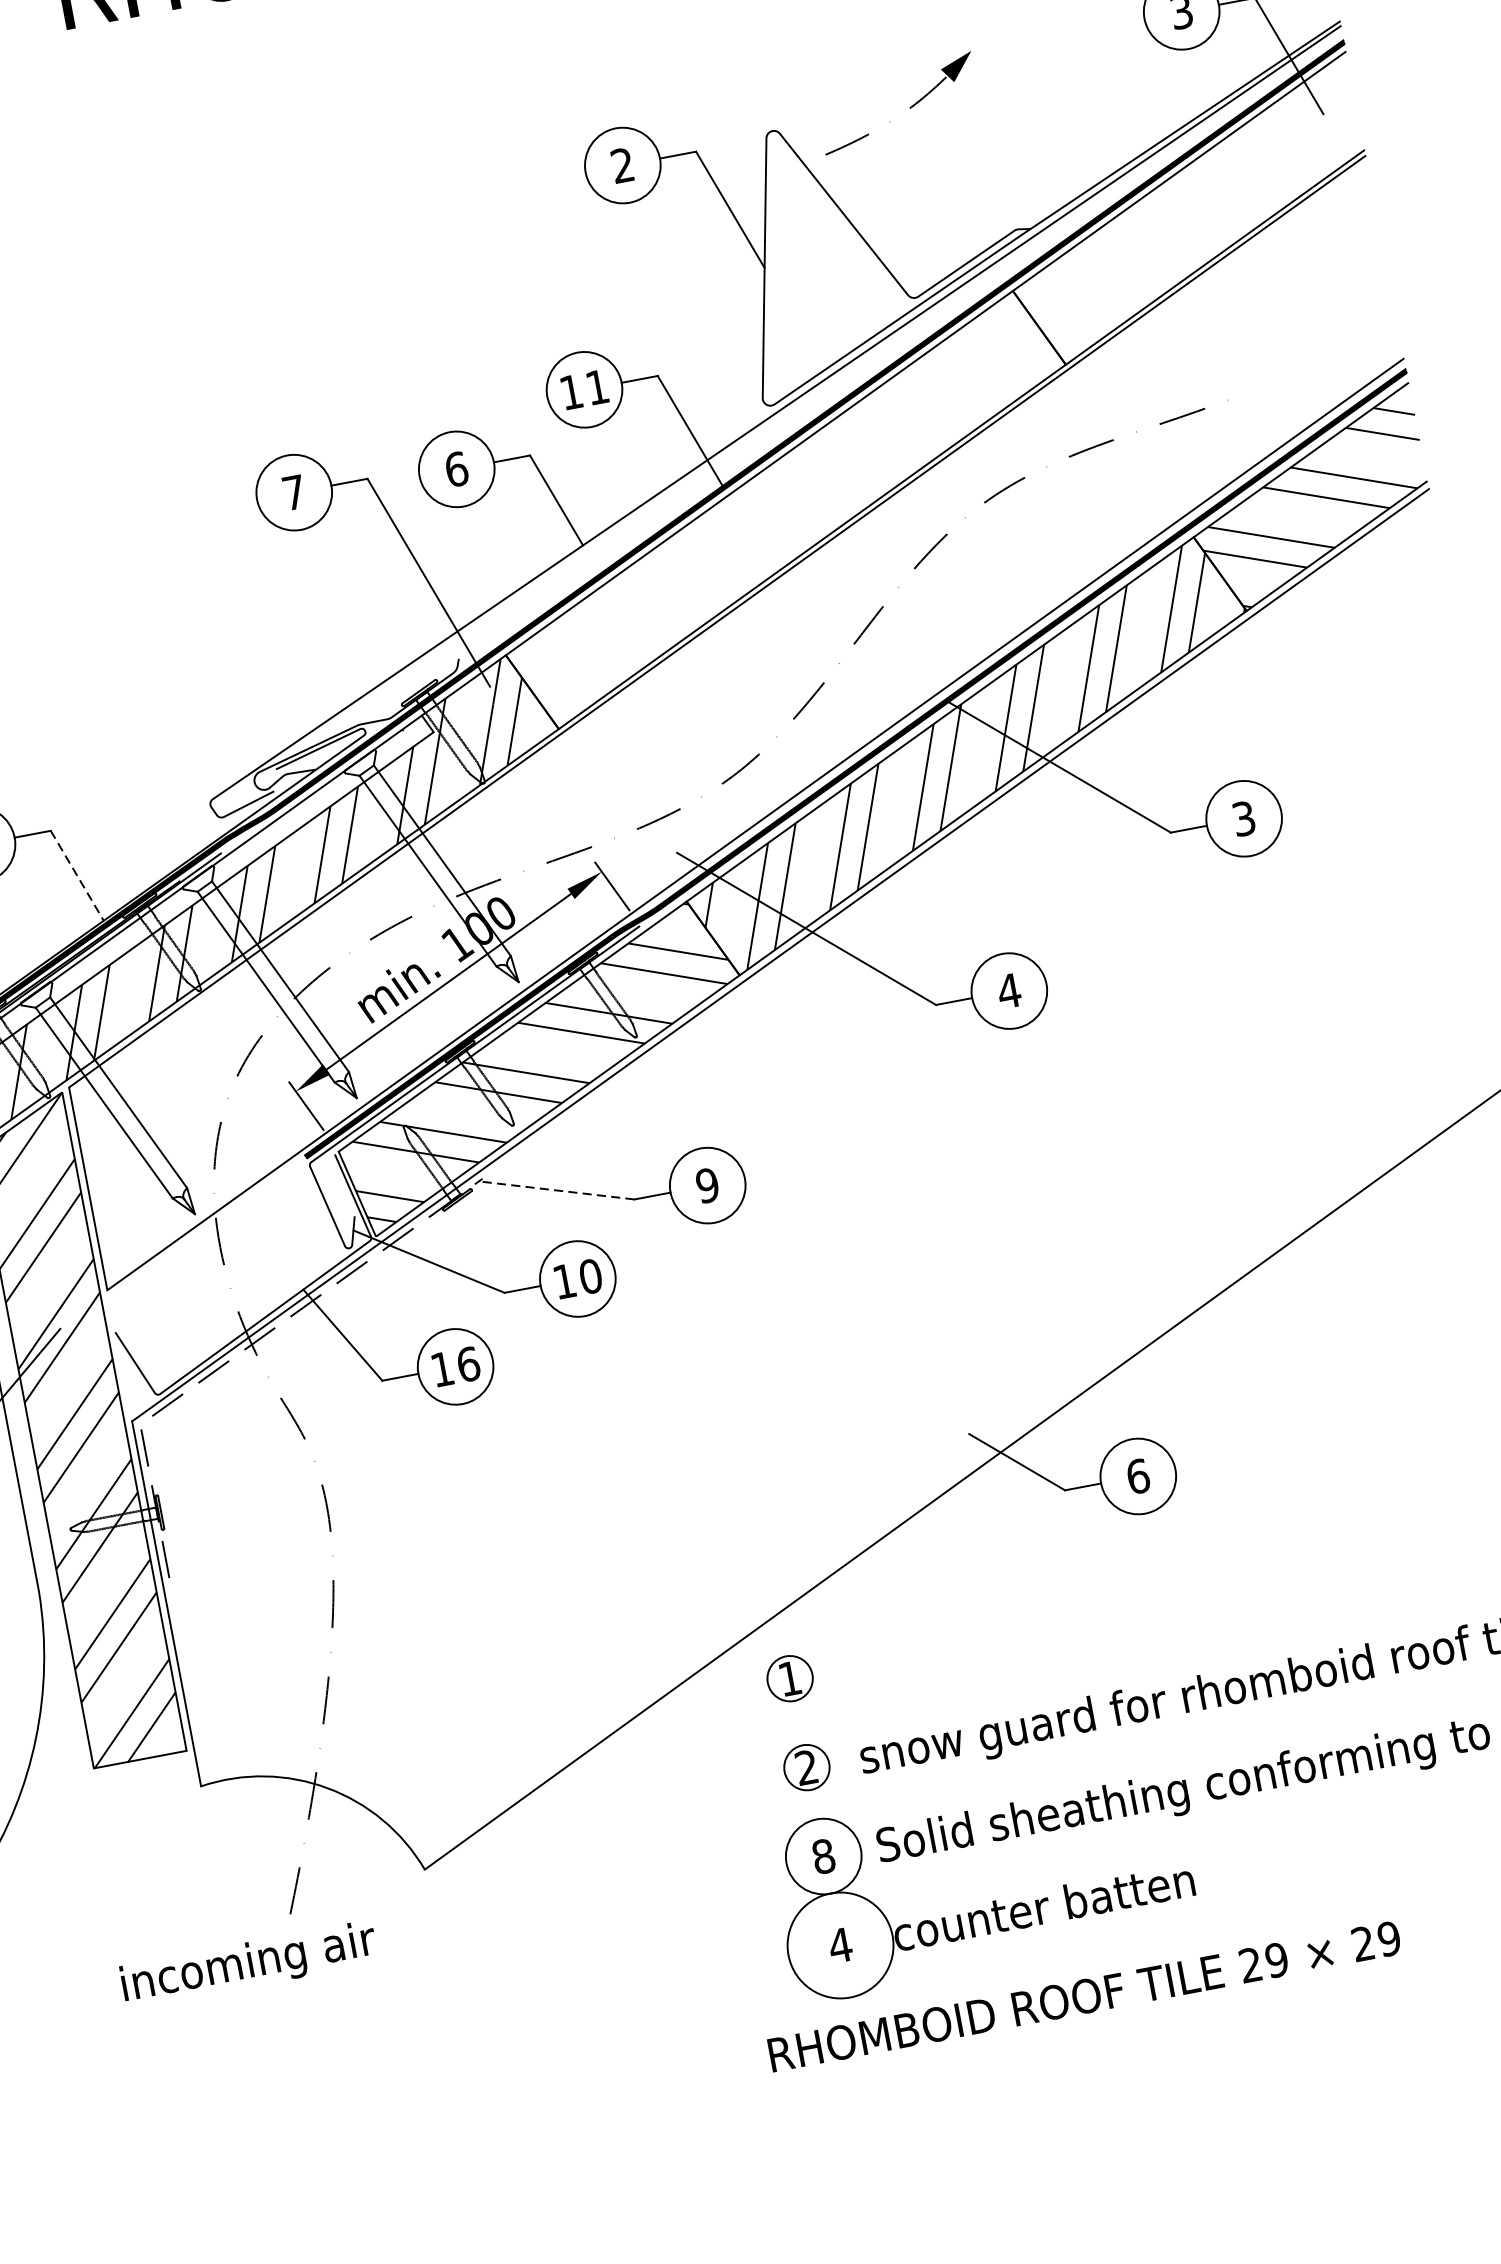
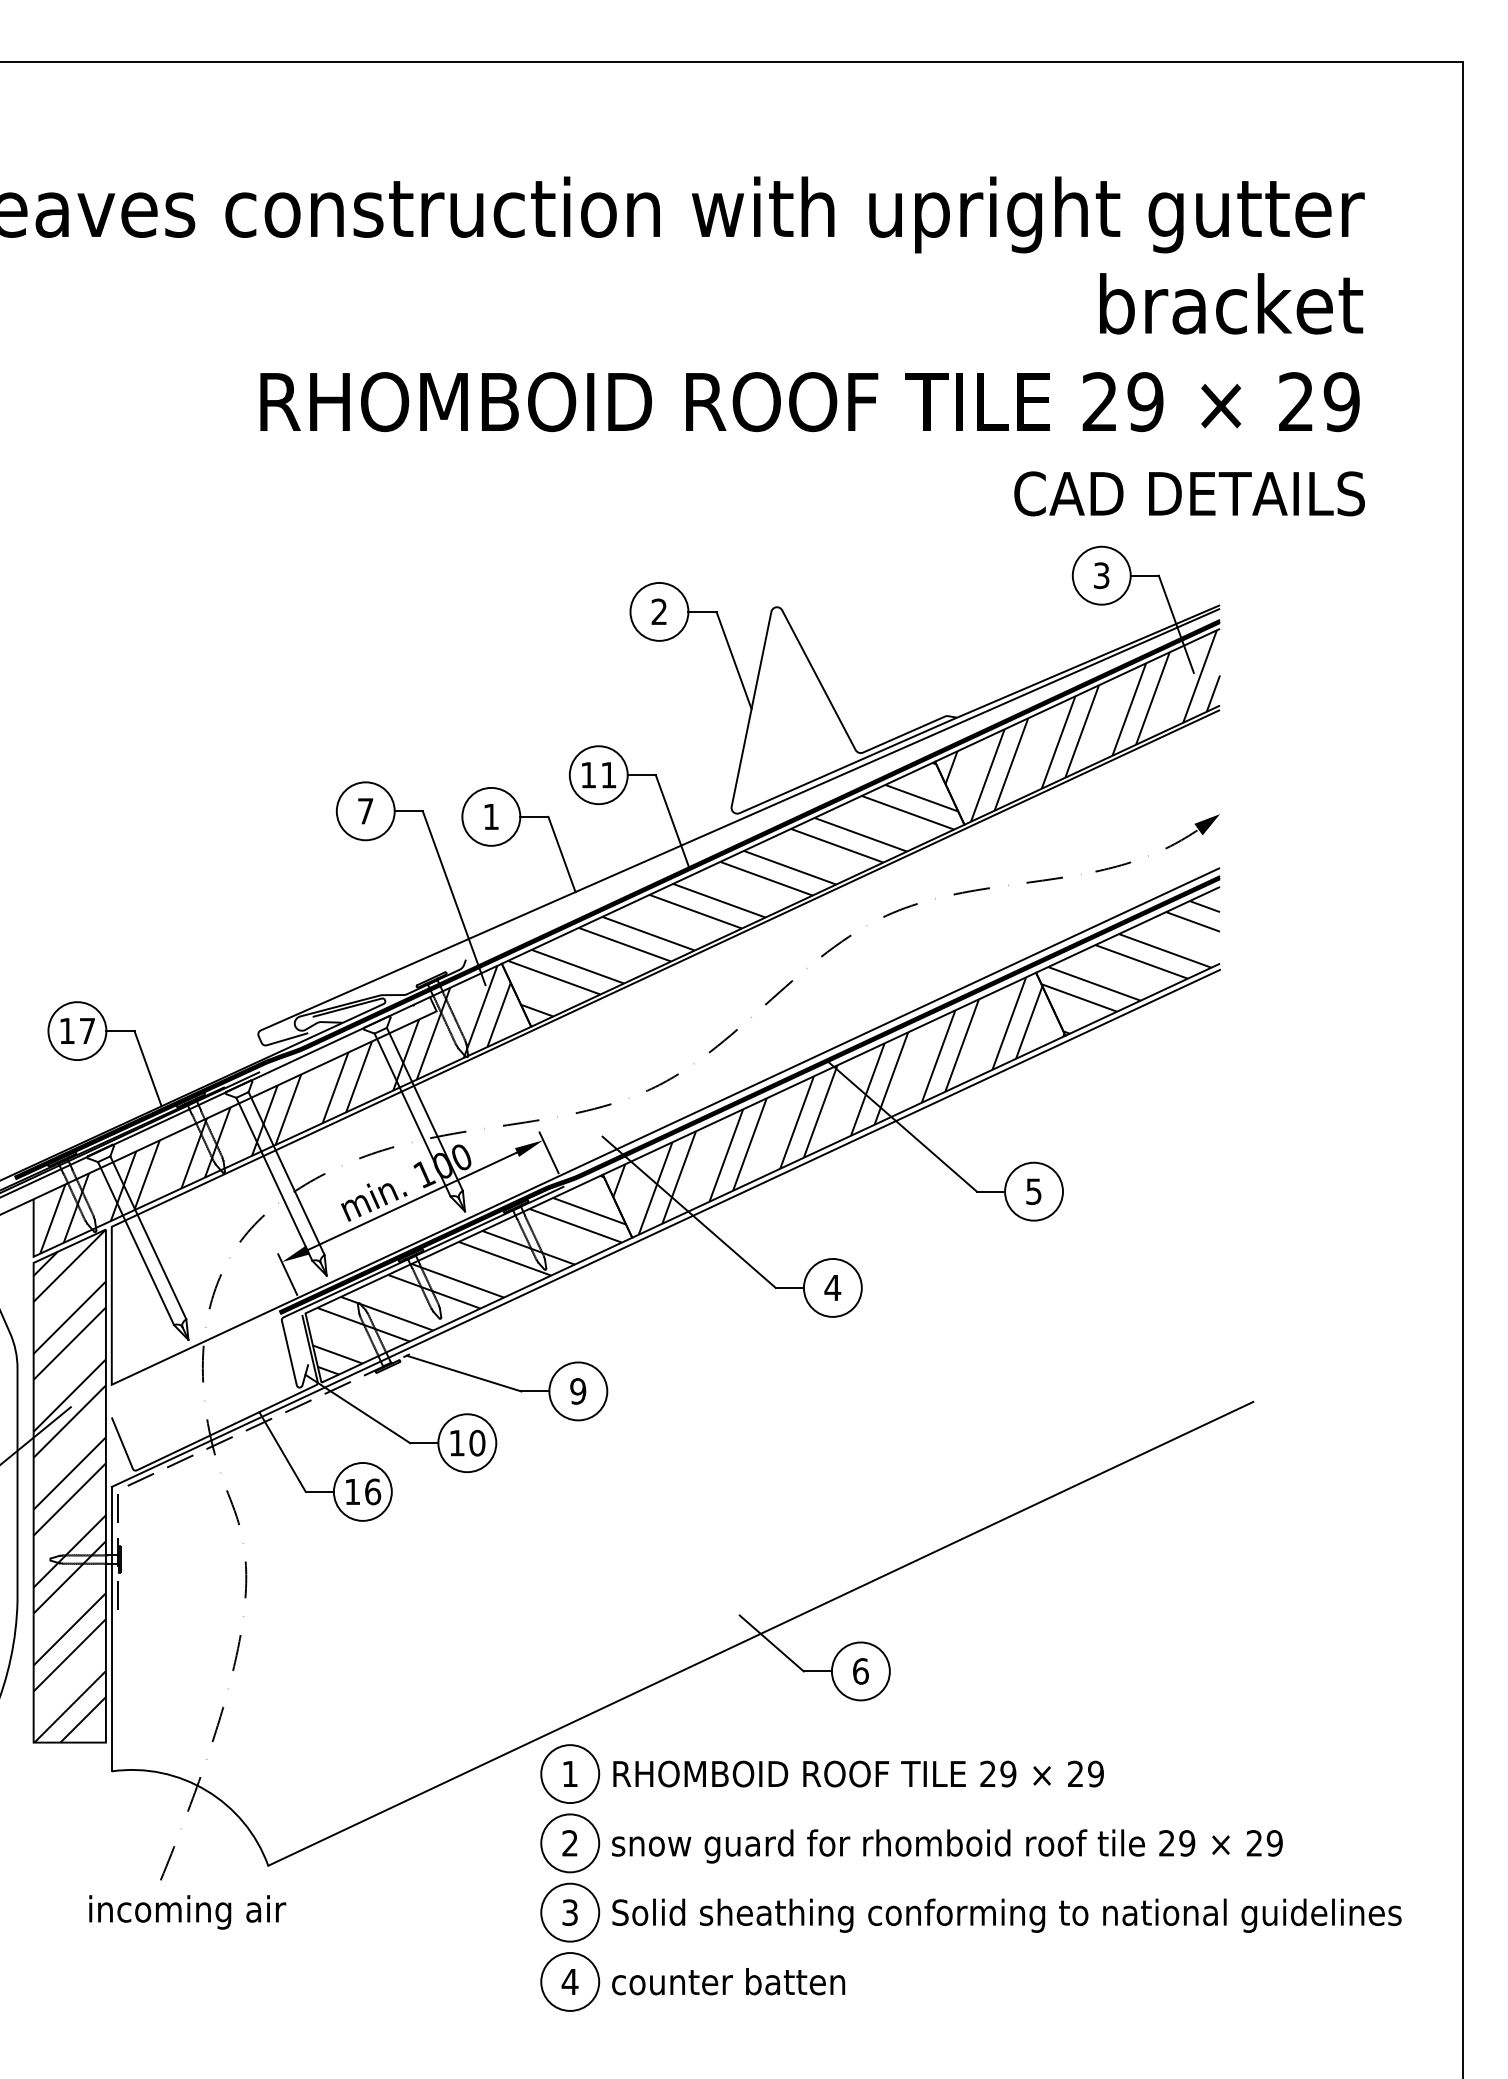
part: (909, 106) -> (1165, 847), moved
hatch: (1193, 208) -> (1082, 725), added
text: (456, 468) -> (491, 816), 6 -> 1
hatch: (785, 503) -> (733, 889), added
text: (1244, 818) -> (1034, 1191), 3 -> 5
line: (77, 875) -> (148, 1068), dashed -> solid
line: (557, 1190) -> (464, 1373), dashed -> solid
circle: (790, 1679) -> (570, 1774), size x1.67
circle: (807, 1767) -> (570, 1843), size x1.67
text: (824, 1856) -> (570, 1912), 8 -> 3
circle: (840, 1944) -> (570, 1981), size x0.71
text: (249, 1964) -> (187, 1912), moved
text: (1084, 1995) -> (858, 1773), moved

